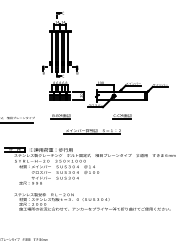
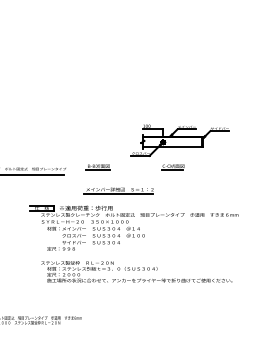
part: (62, 56) -> (100, 93), removed
part: (92, 131) -> (118, 190), moved

